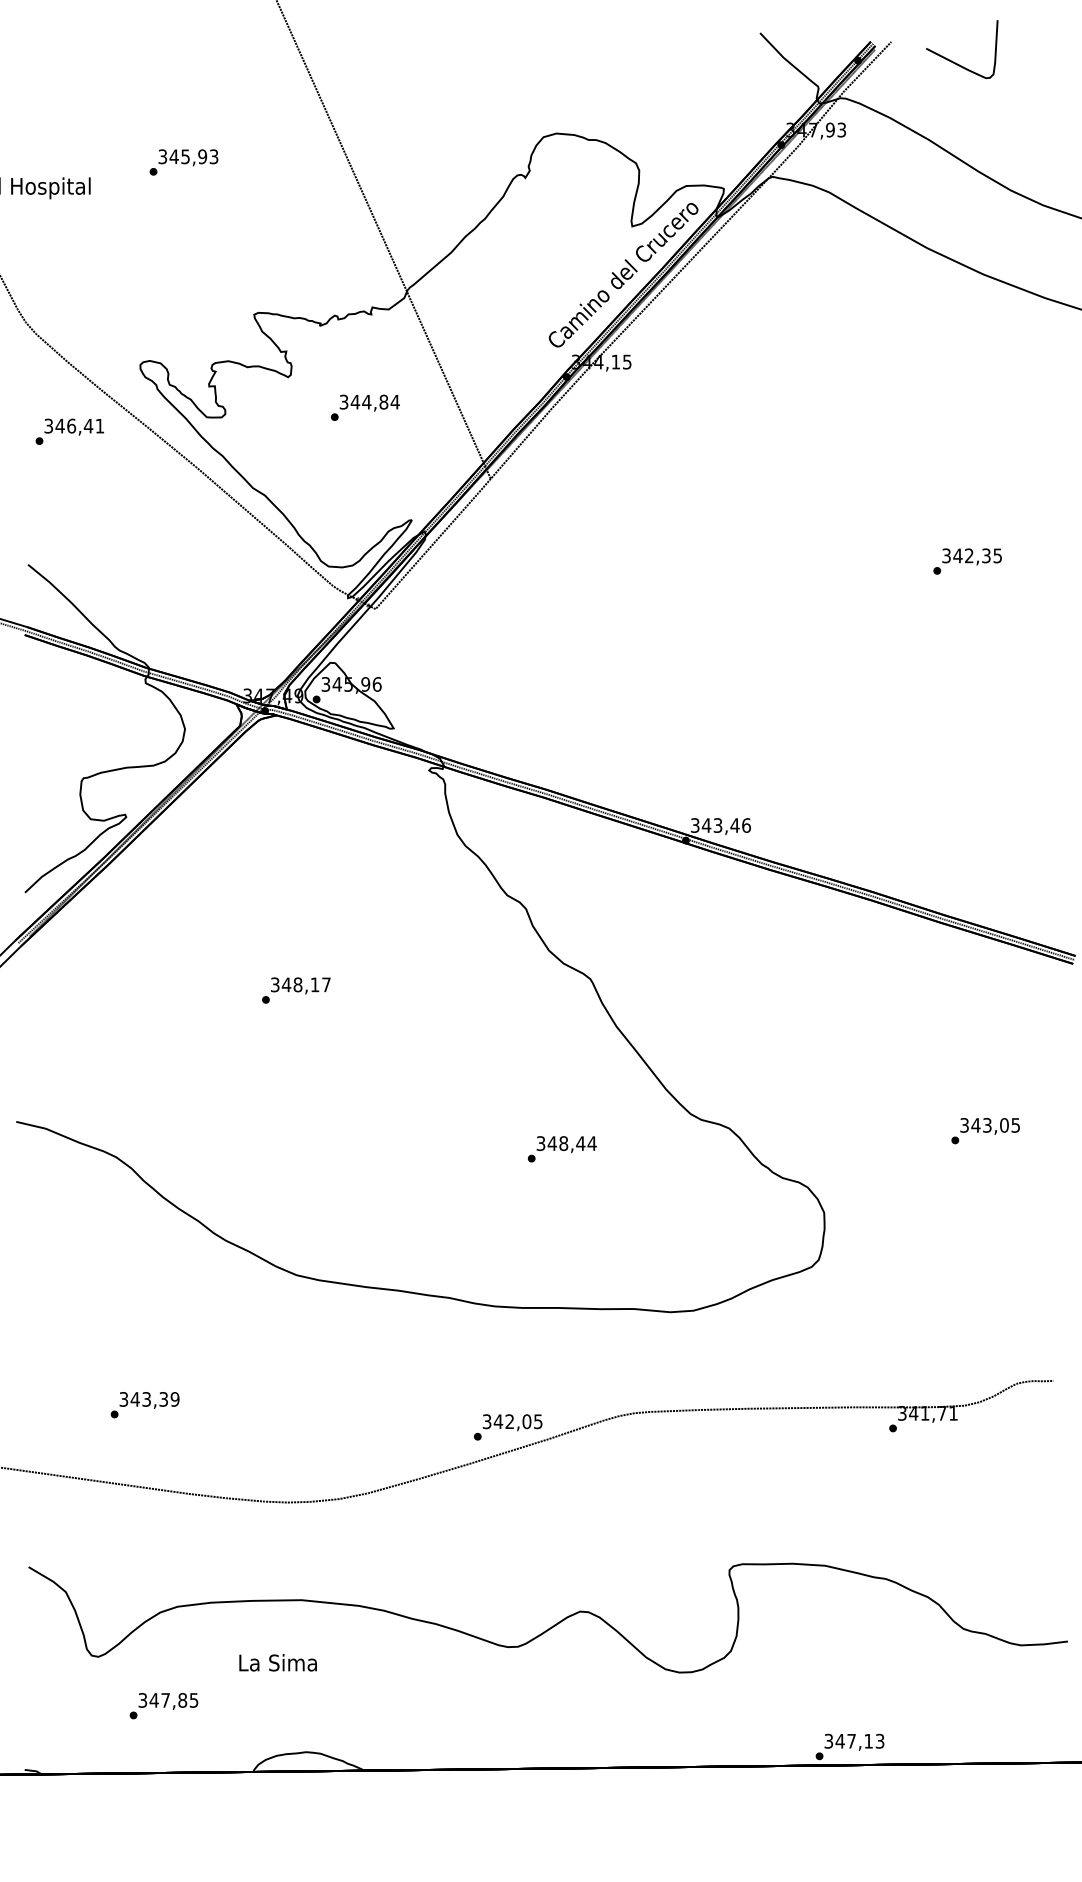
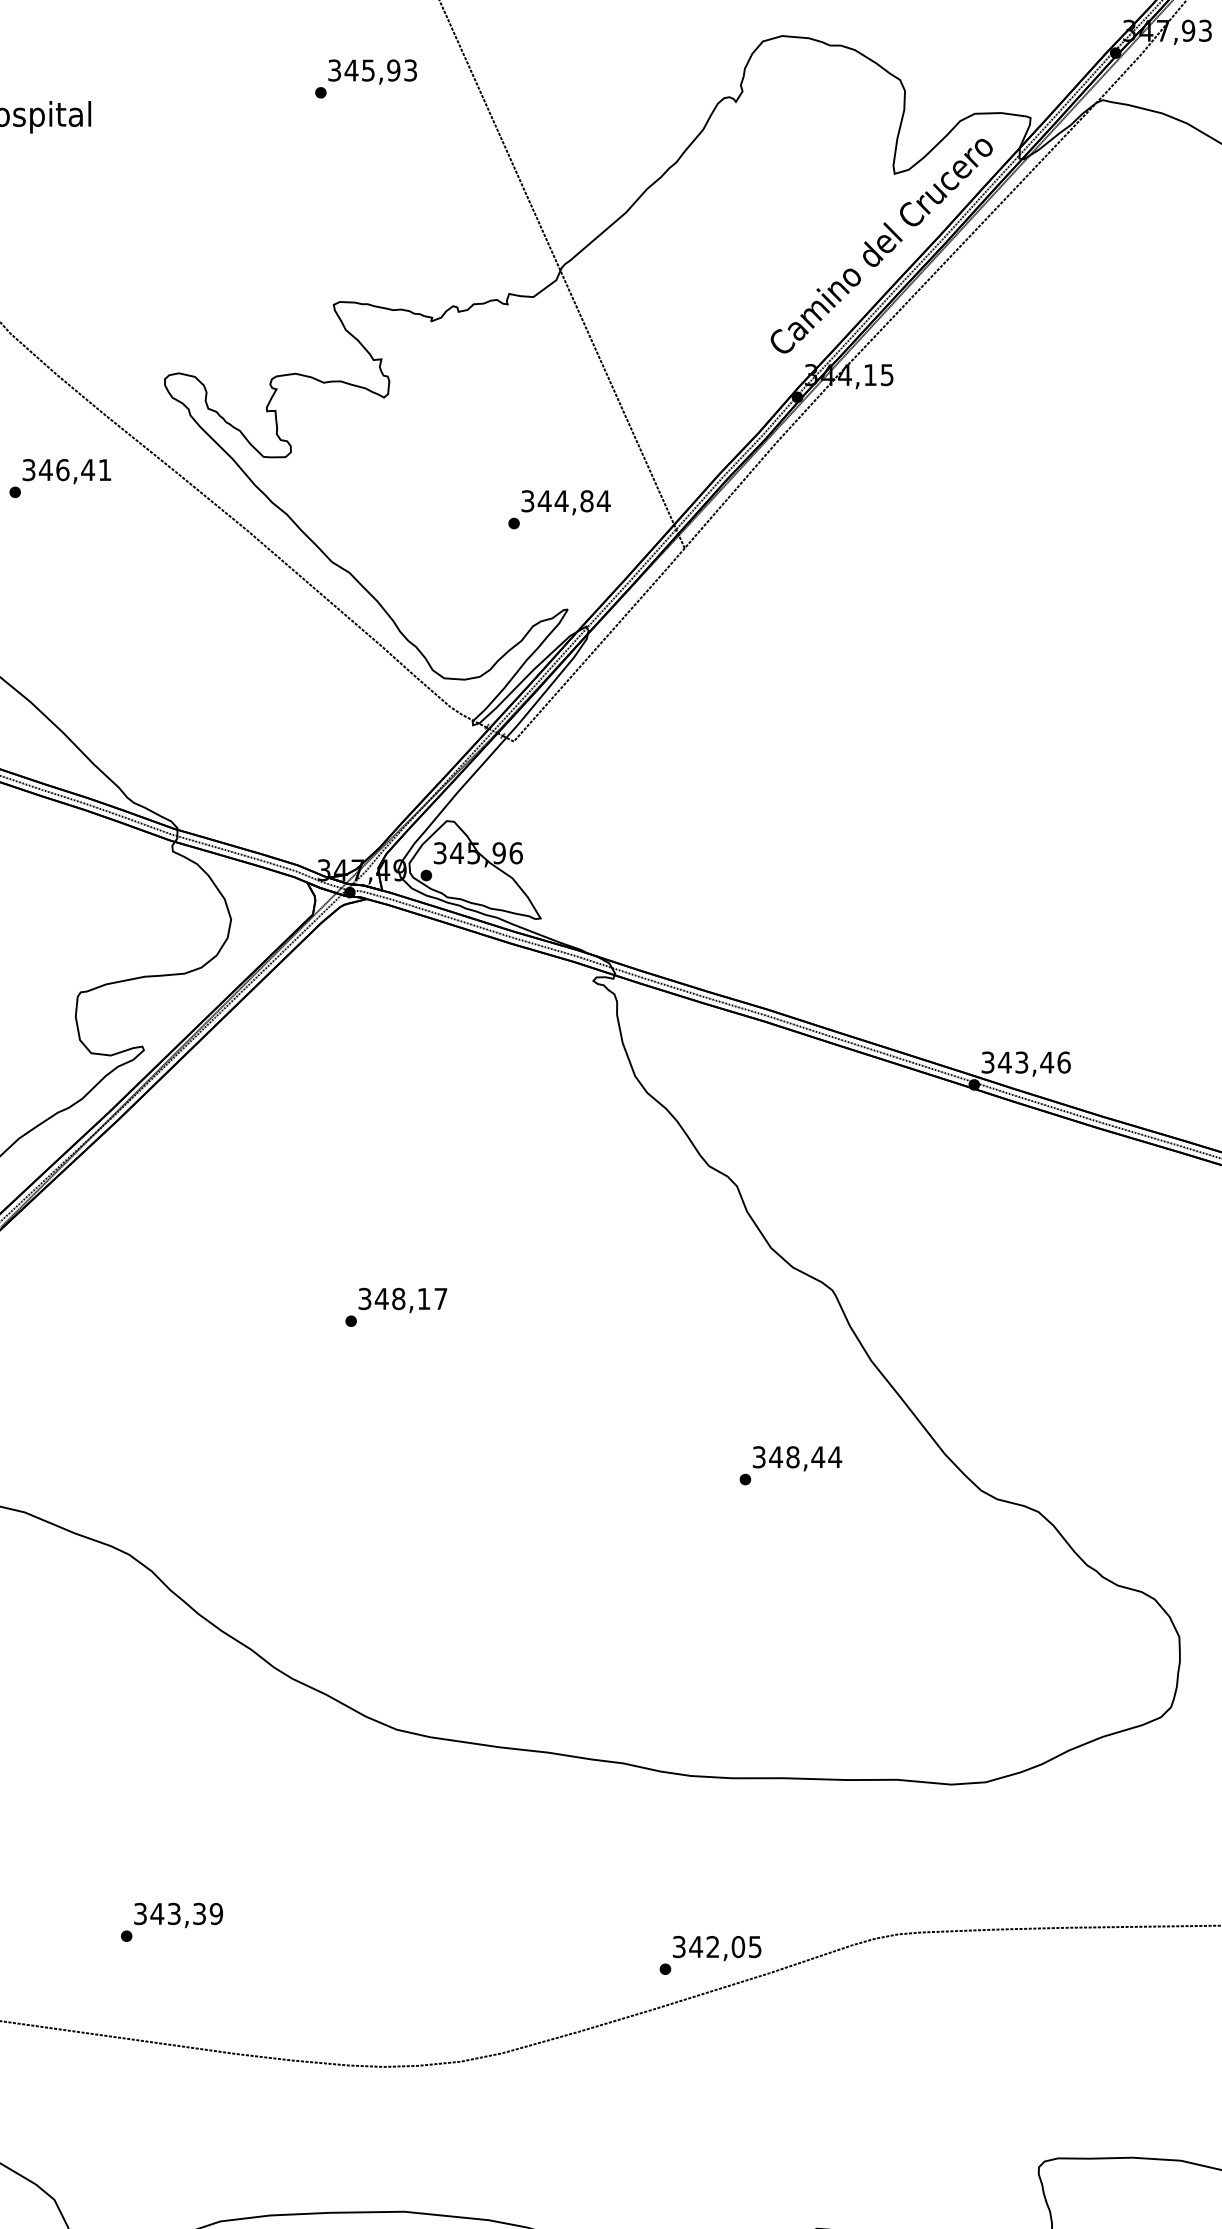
text: (183, 162) -> (365, 78), moved
text: (365, 407) -> (559, 509), moved
text: (561, 1149) -> (789, 1466), moved

